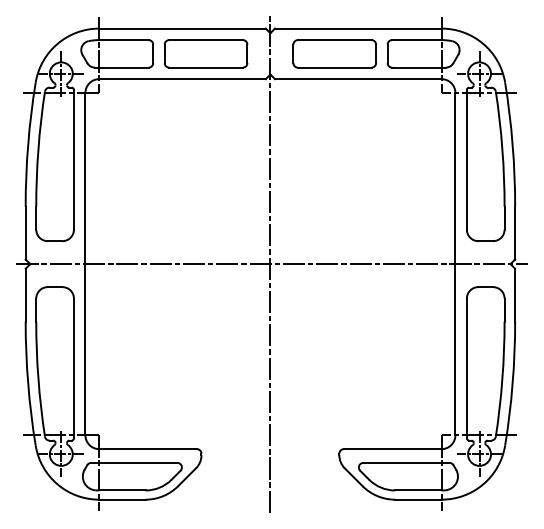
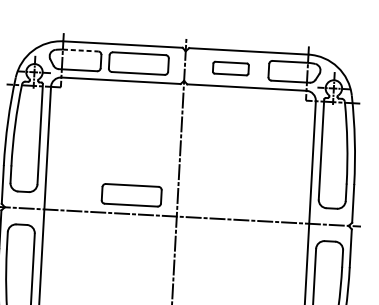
line: (123, 40) -> (80, 50), solid -> dashed
part: (334, 53) -> (230, 68), size x0.6
part: (205, 237) -> (131, 195), added

